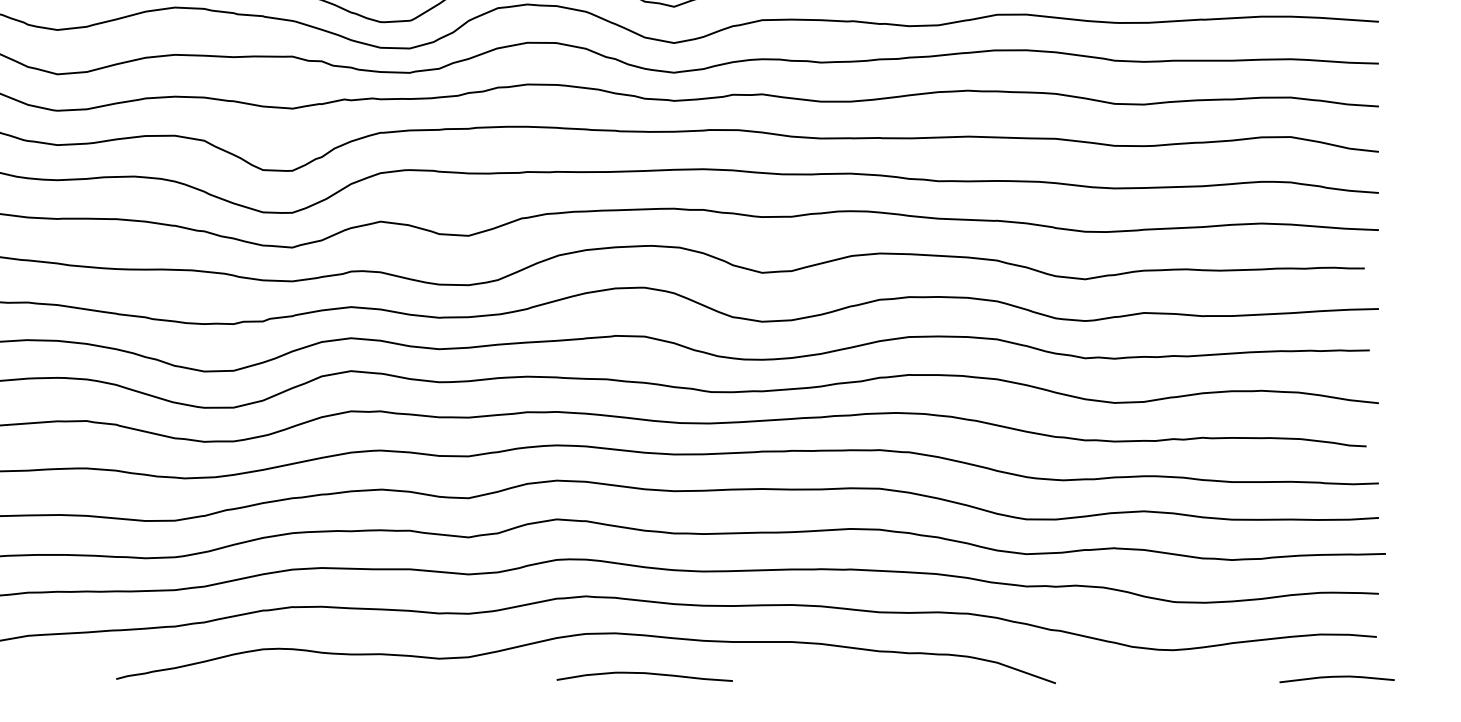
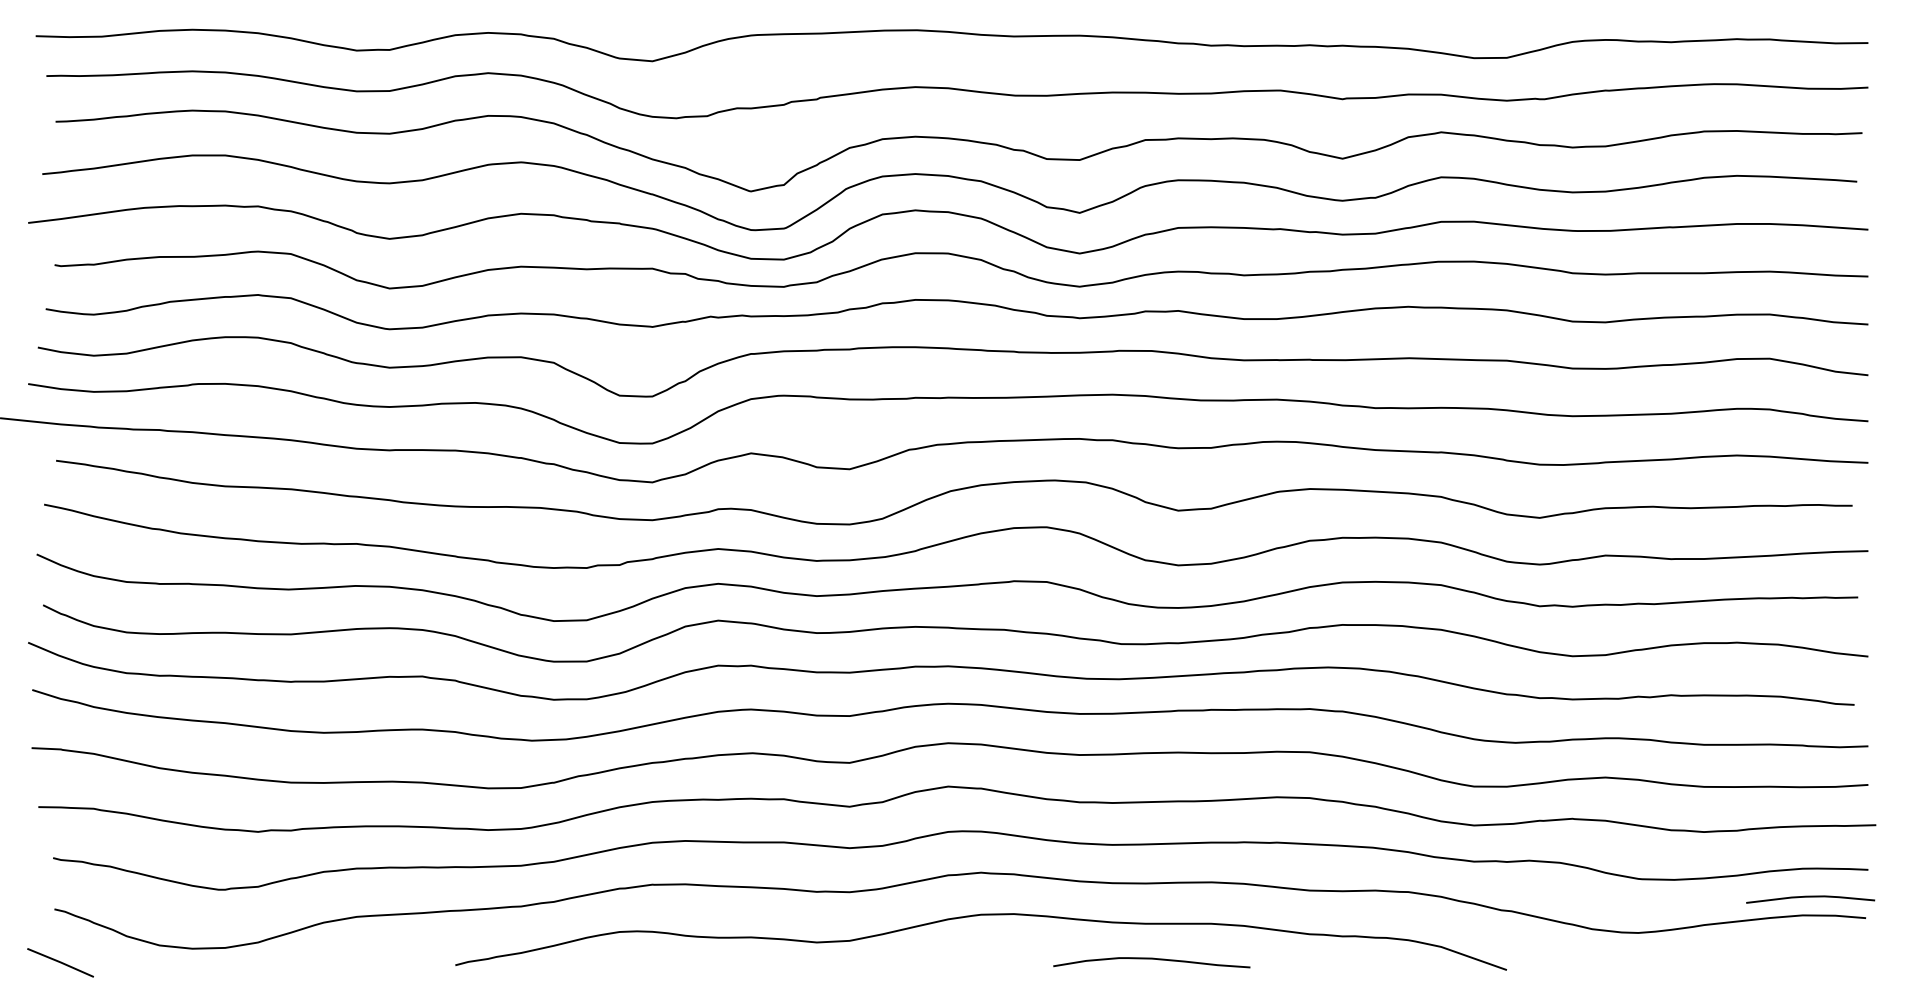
curve: (644, 673) -> (1151, 959), moved
curve: (1337, 677) -> (1810, 897), moved

